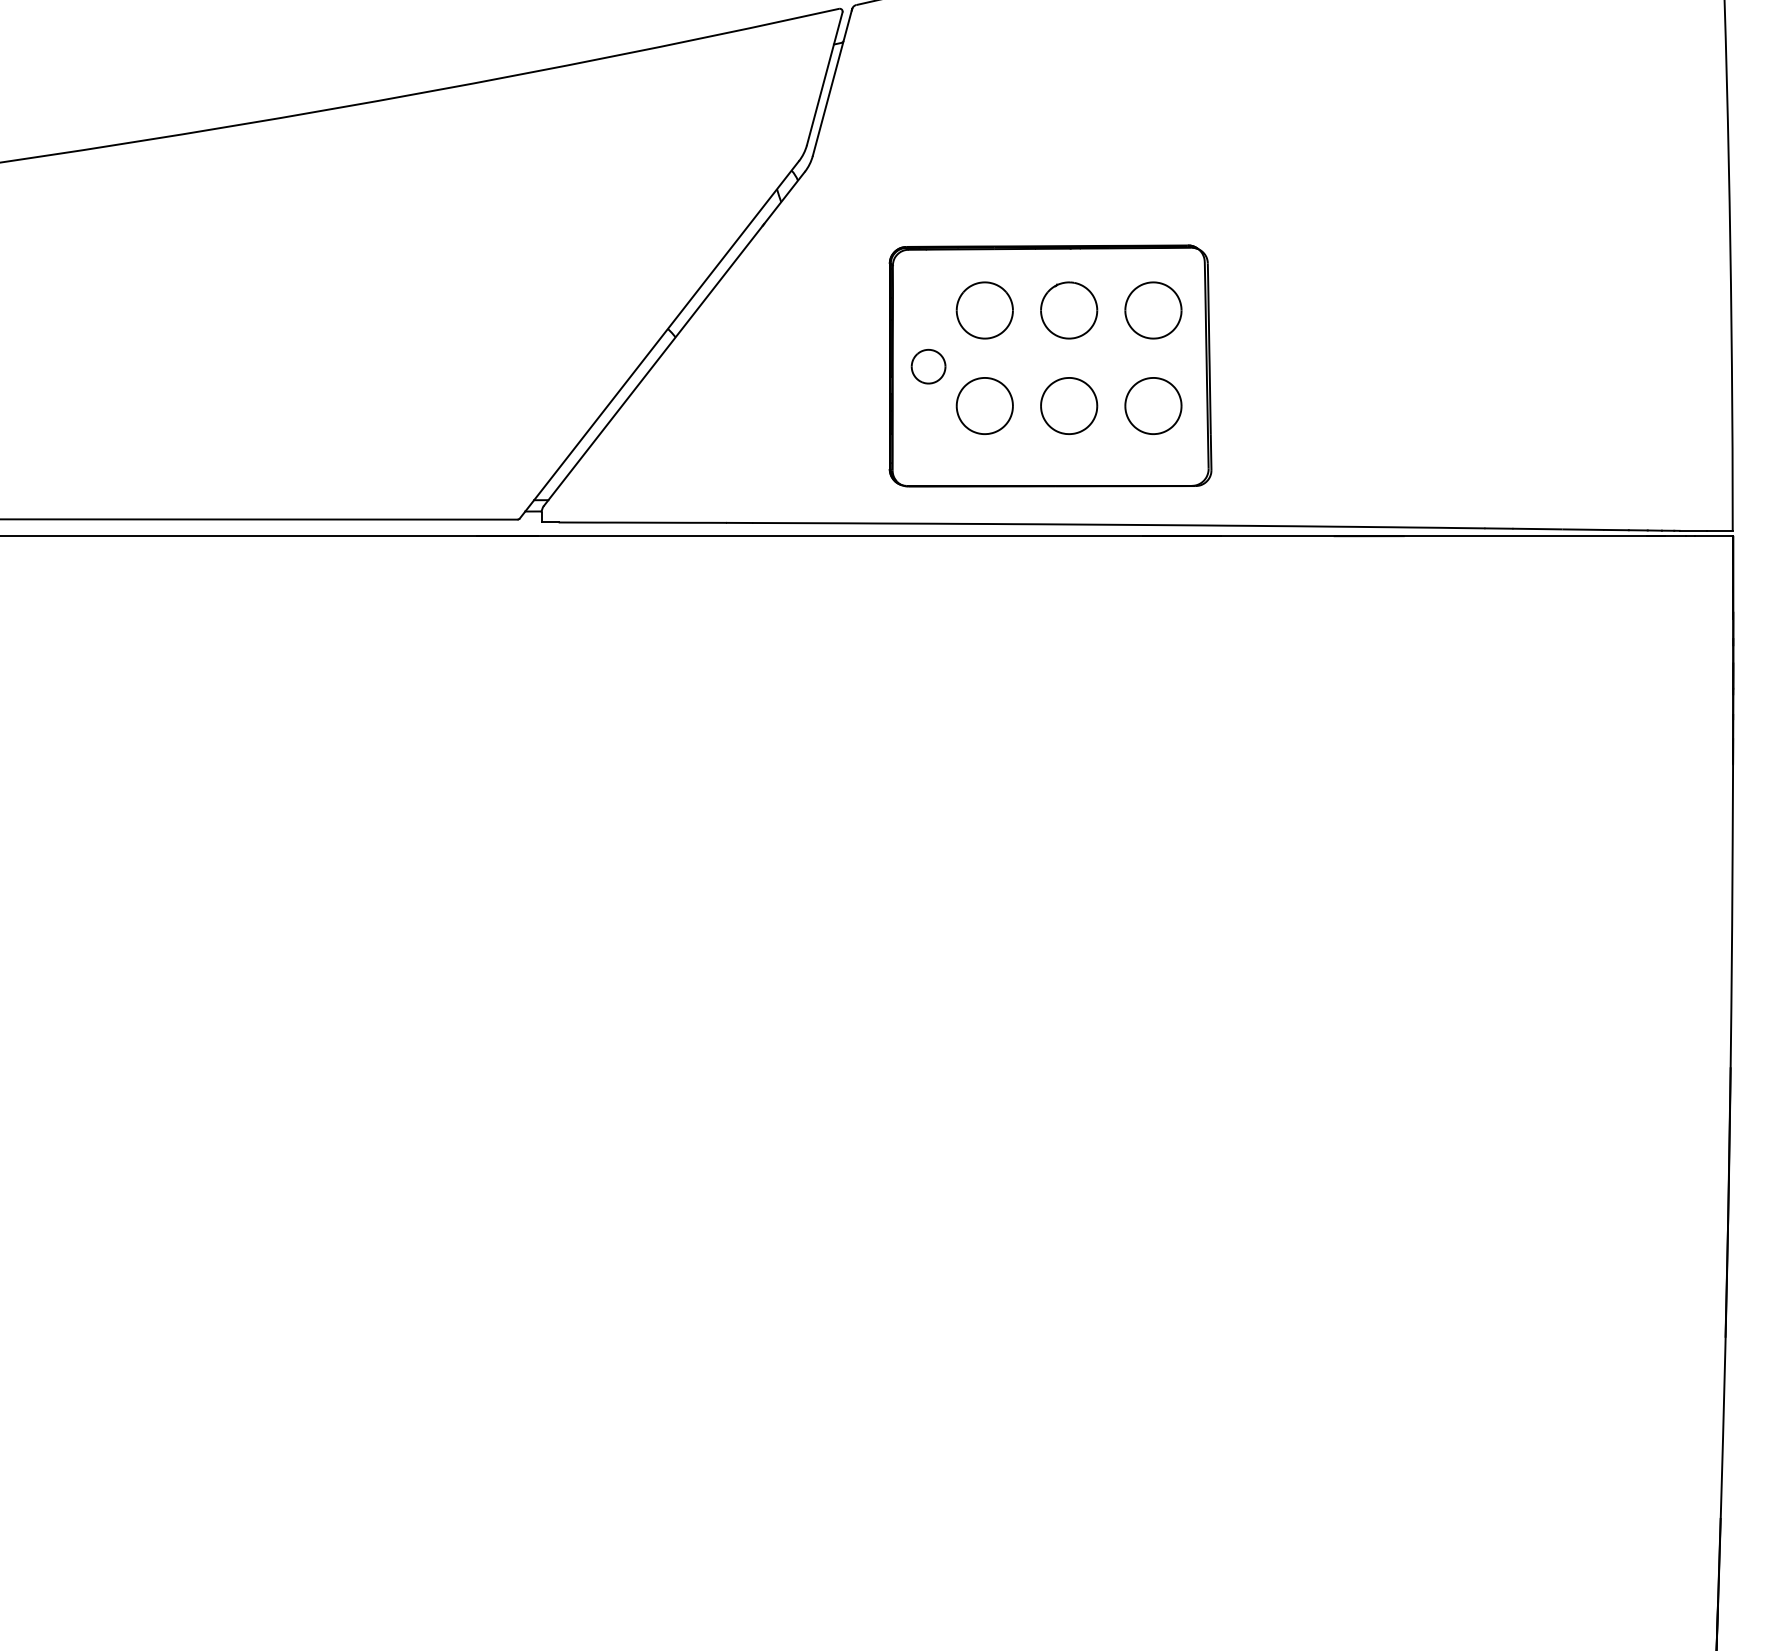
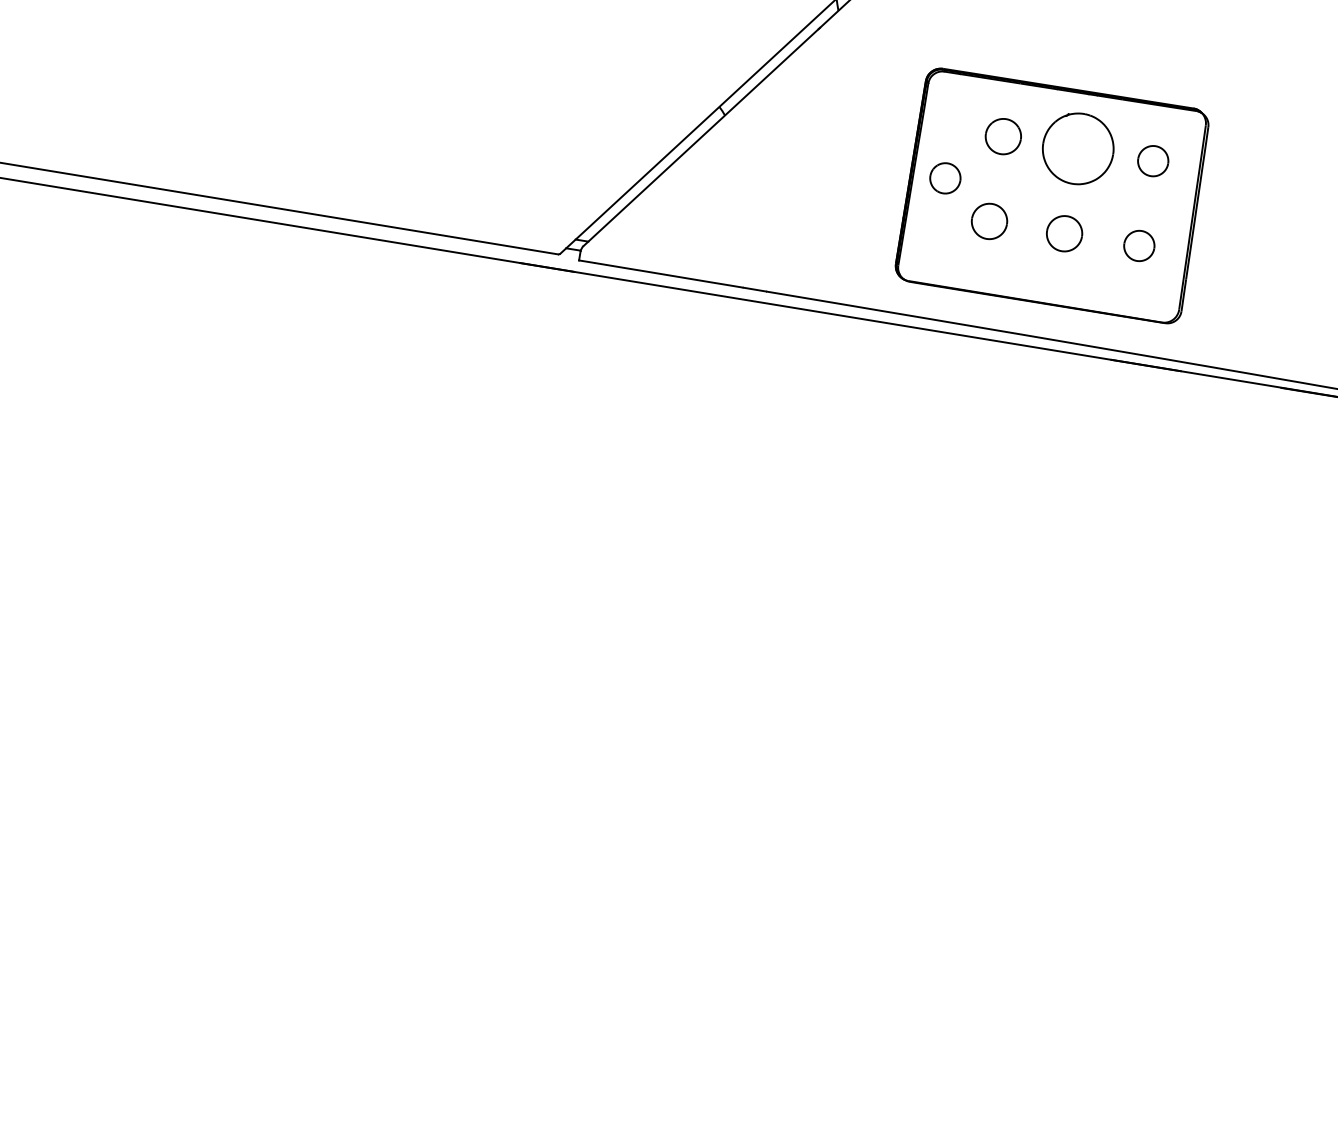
part: (984, 310) -> (1003, 136), size x0.7
part: (1069, 310) -> (1078, 148), size x1.4
part: (1153, 310) -> (1153, 161), size x0.6
part: (984, 405) -> (989, 220), size x0.7
part: (1069, 405) -> (1064, 233), size x0.7
part: (1153, 405) -> (1139, 245), size x0.6

